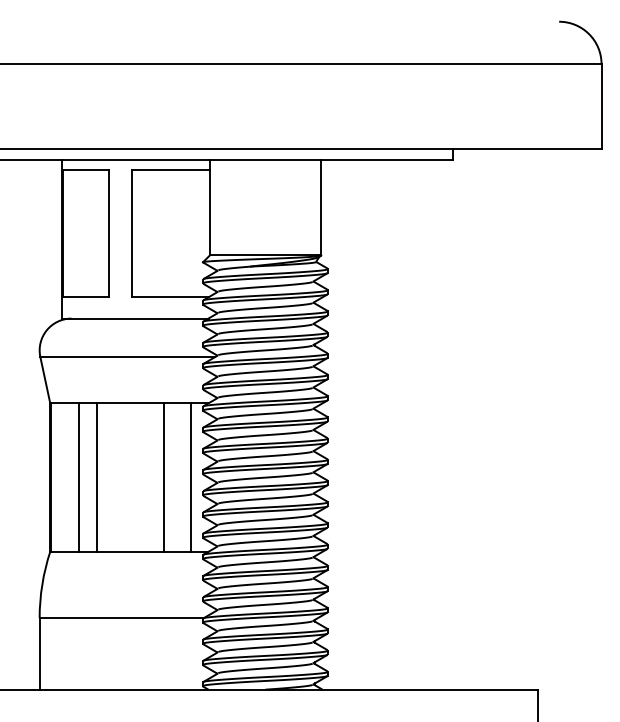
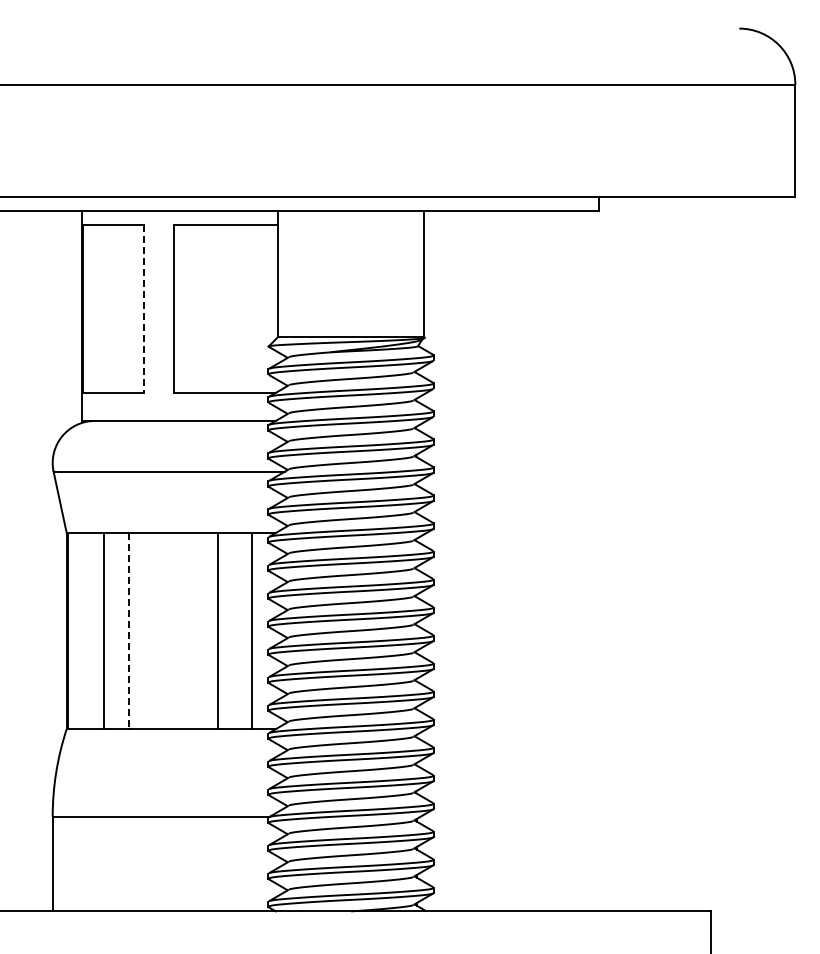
line: (108, 234) -> (143, 309), solid -> dashed
line: (97, 477) -> (128, 631), solid -> dashed

